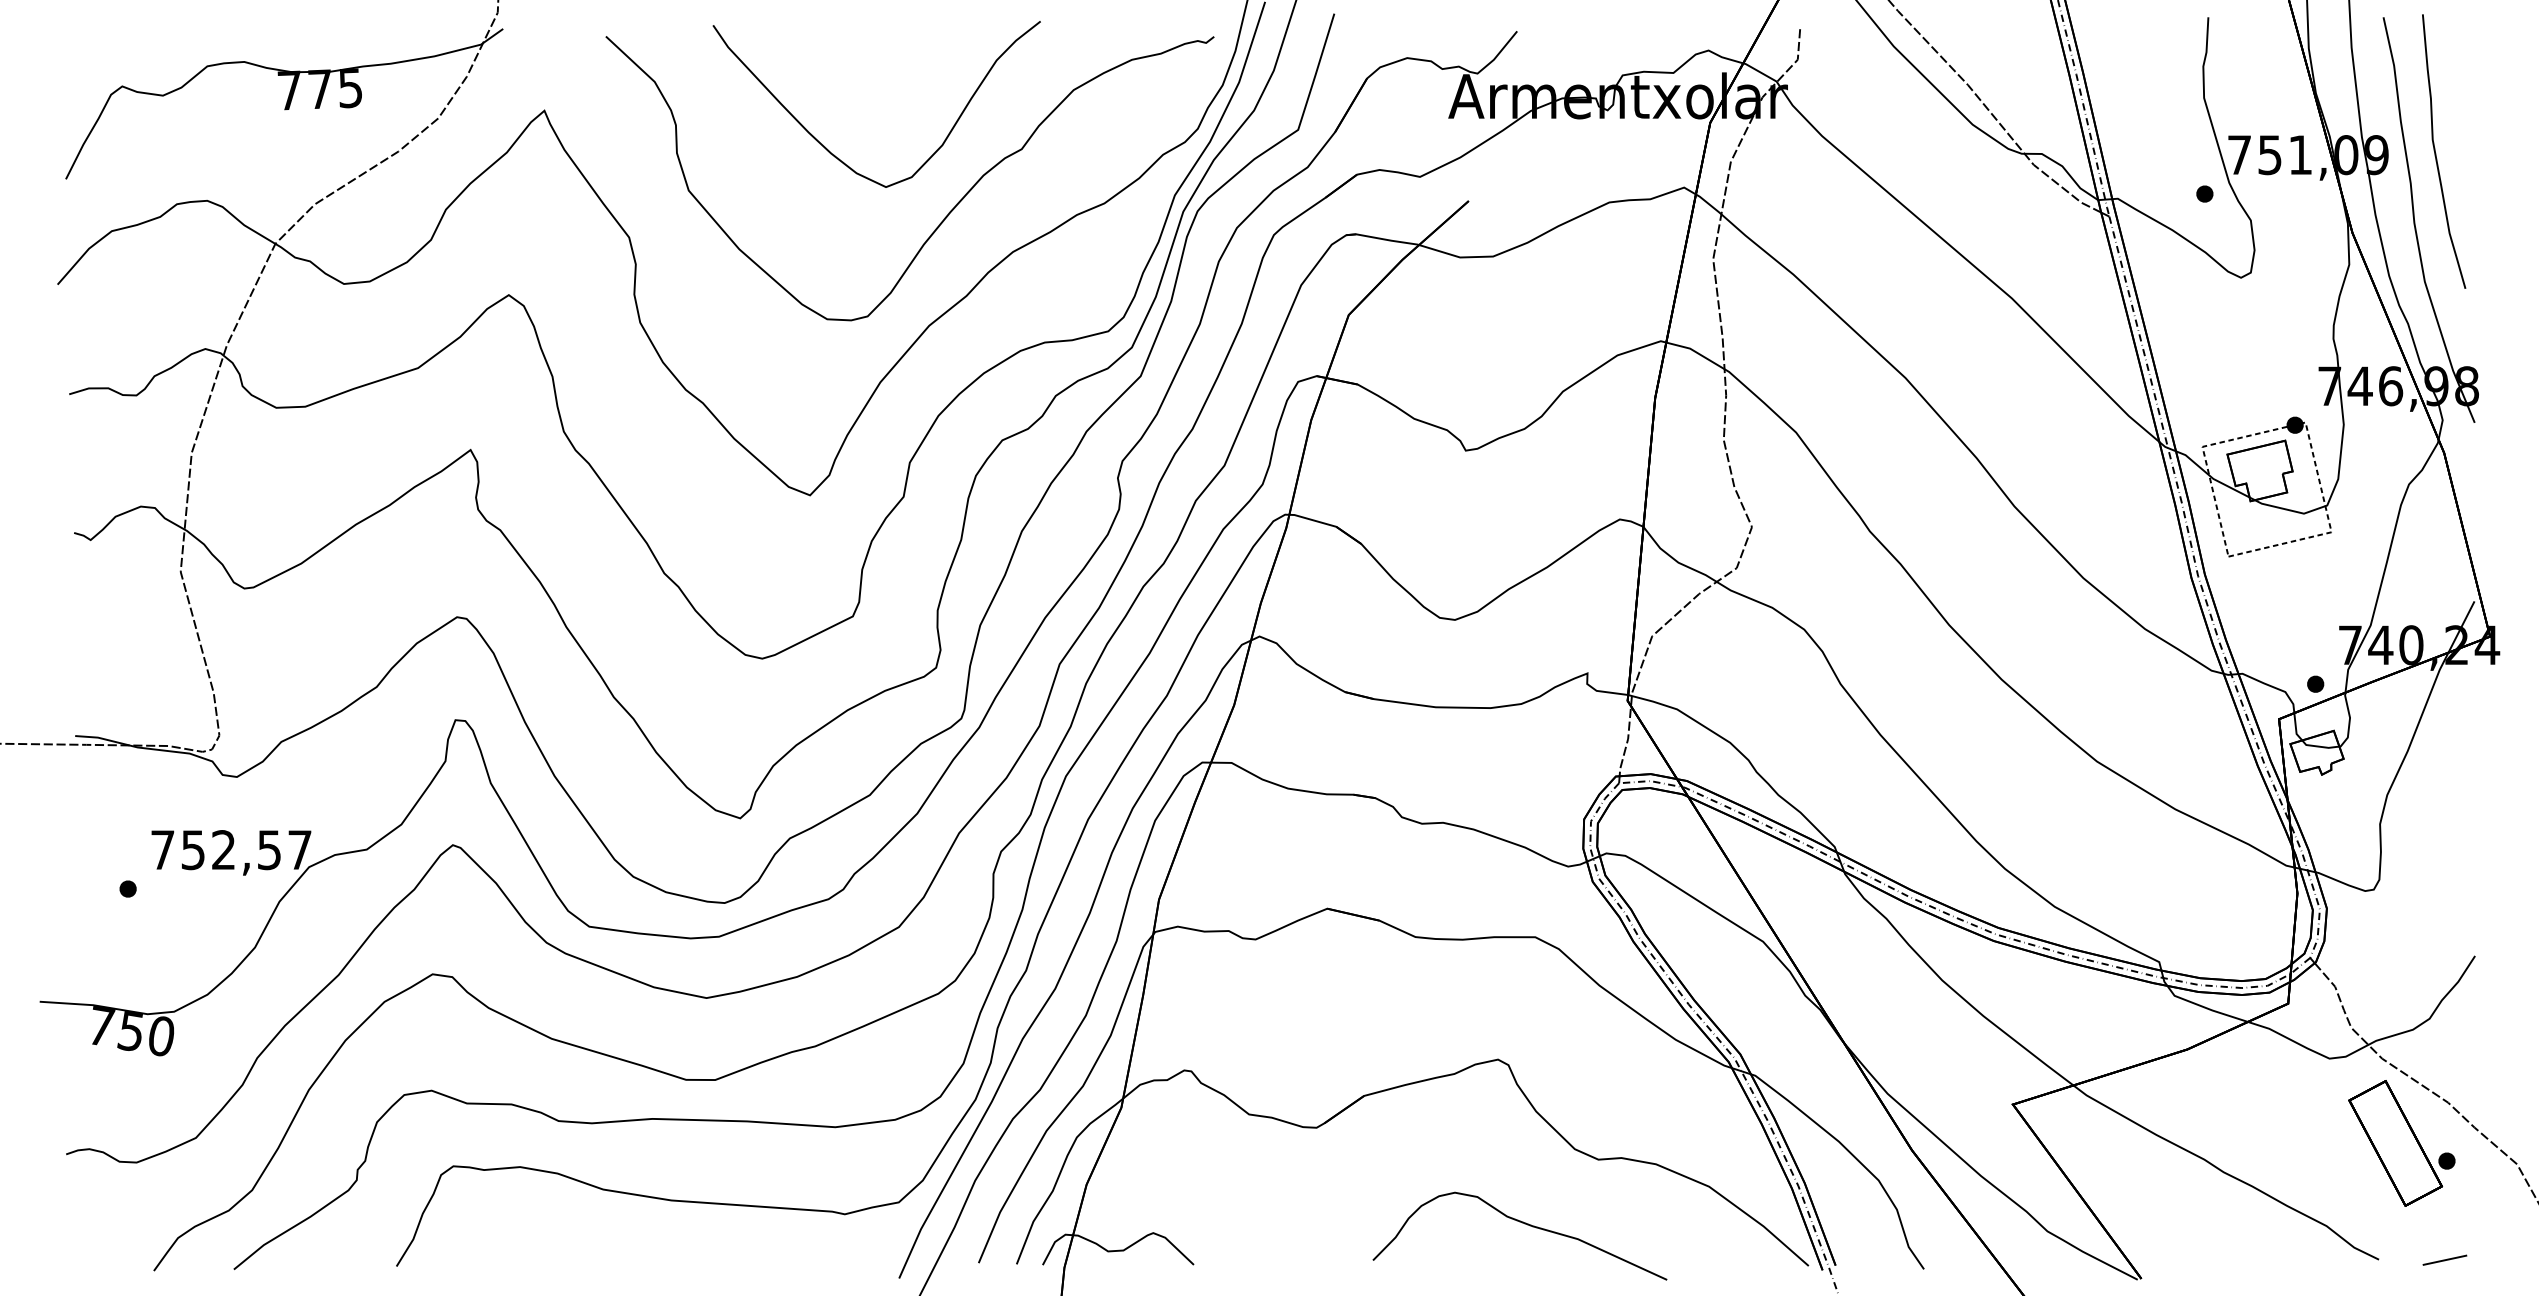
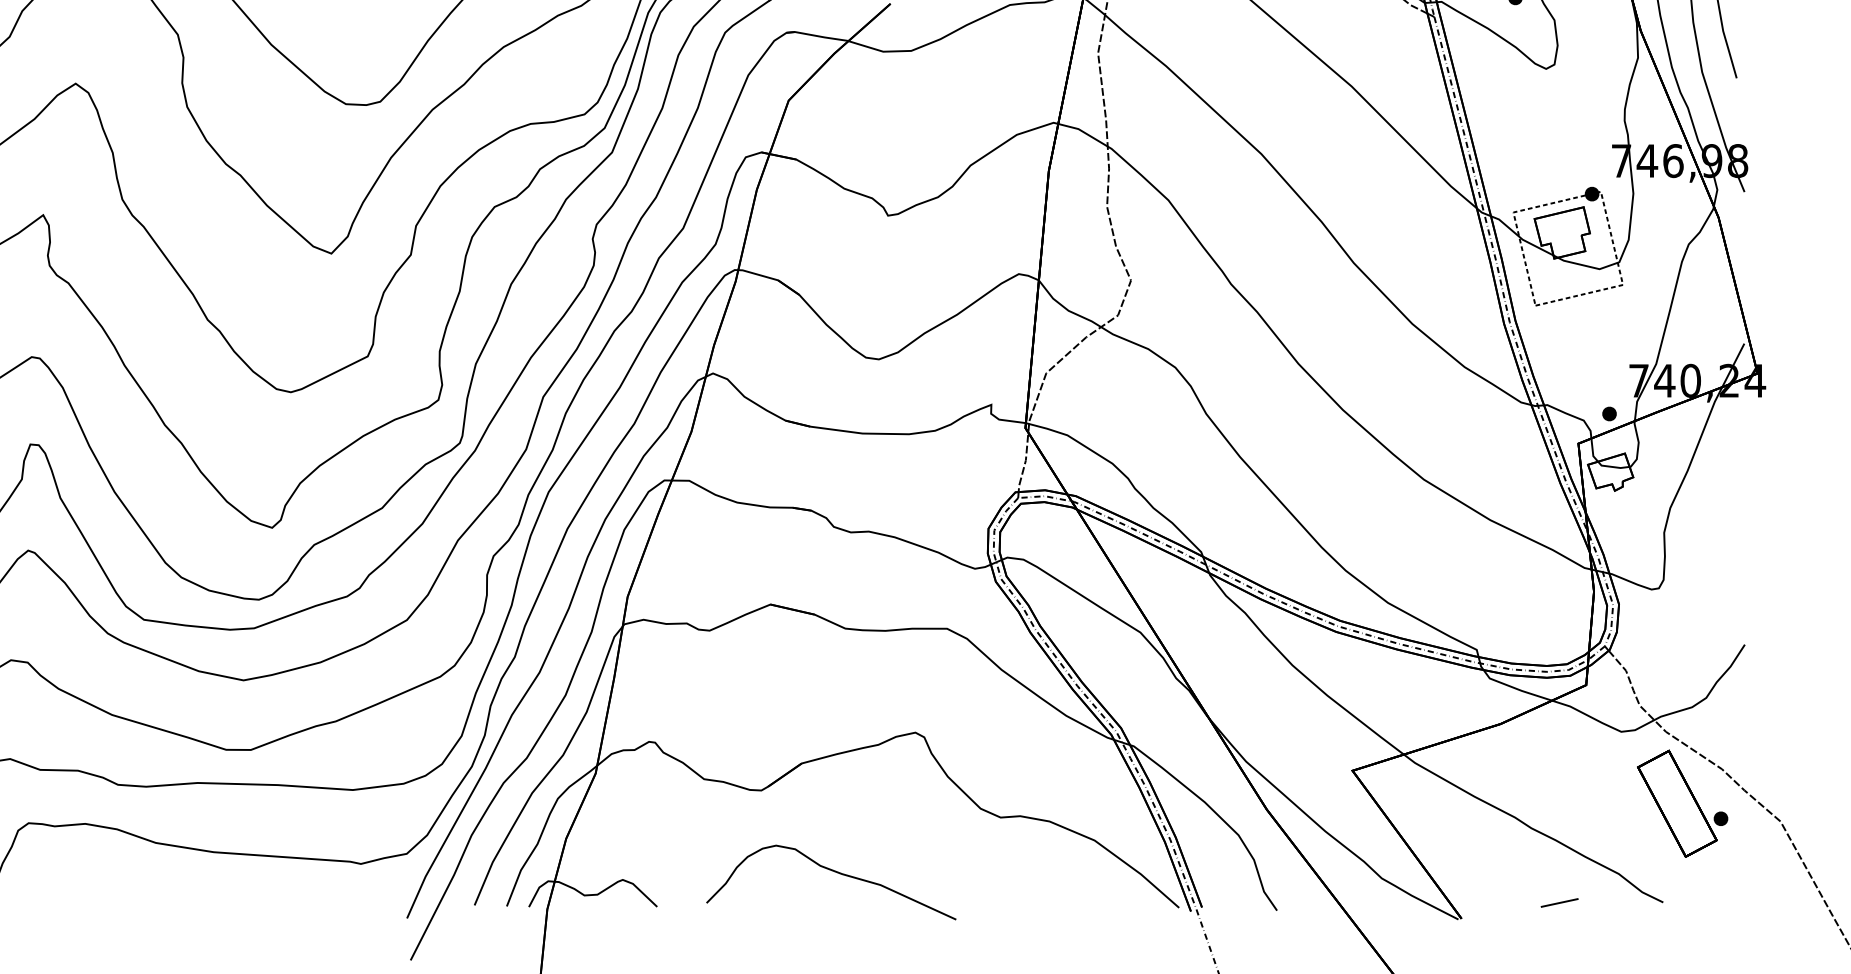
curve: (1524, 1224) -> (835, 872), moved
line: (2444, 1259) -> (1559, 902), moved

